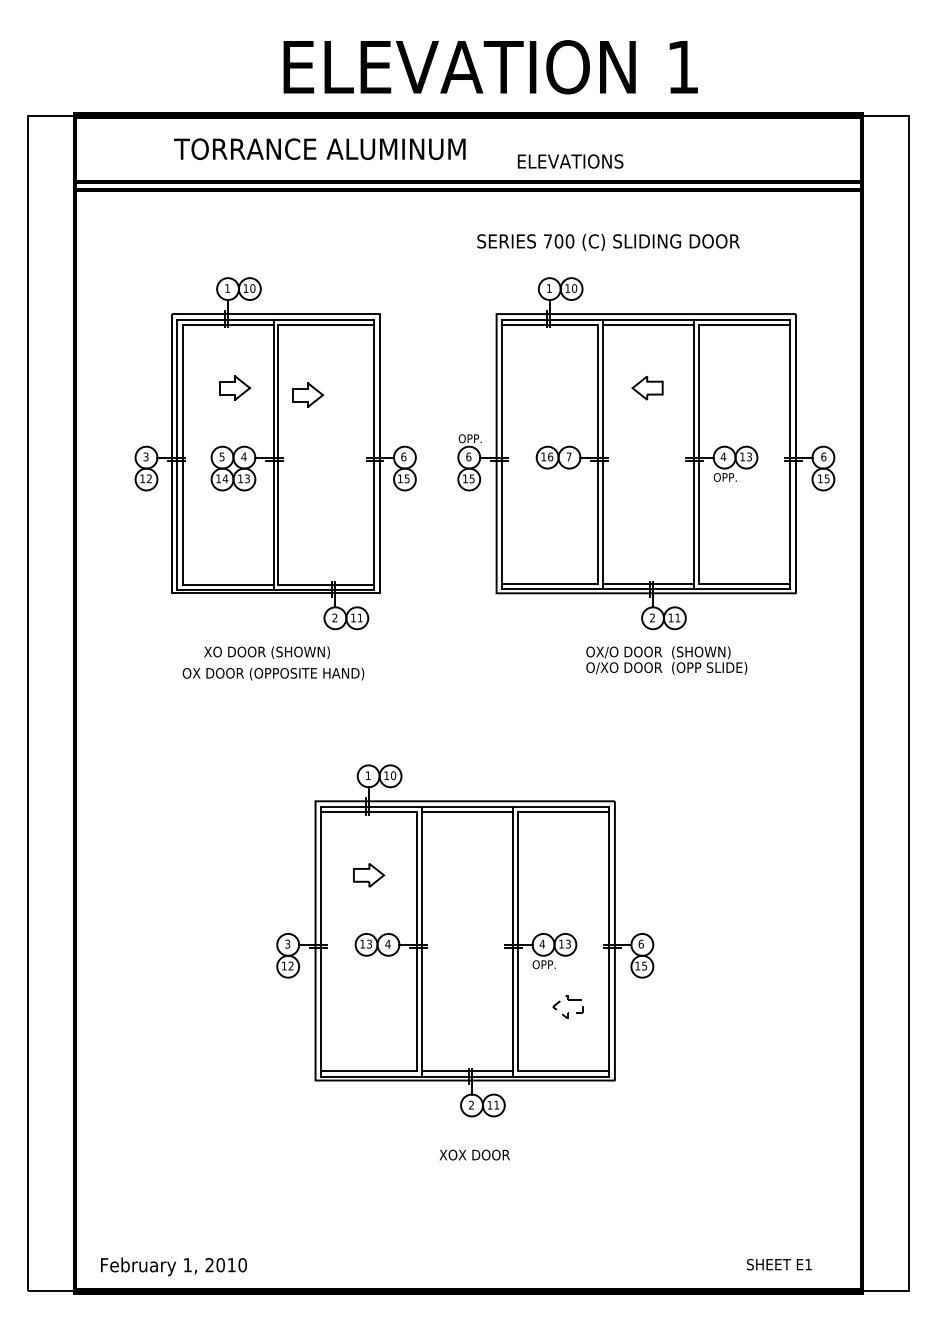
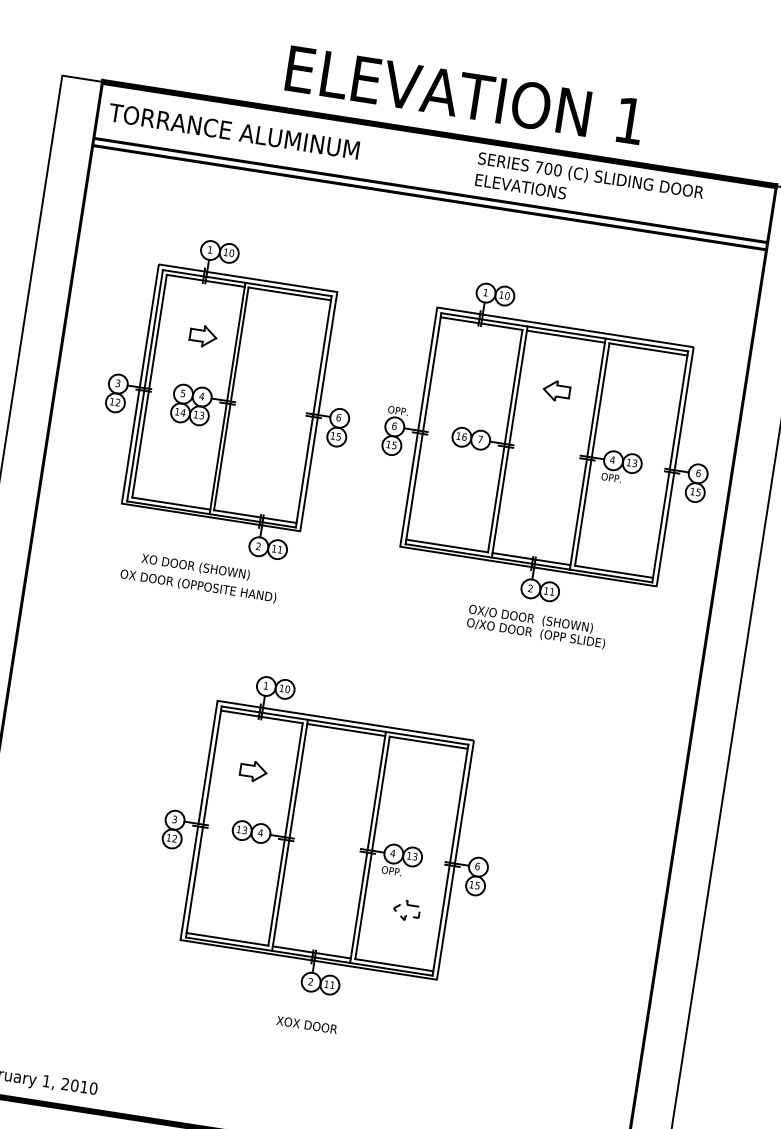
text: (319, 148) -> (233, 130), moved
text: (608, 241) -> (590, 175), moved
part: (308, 394) -> (265, 351), removed

